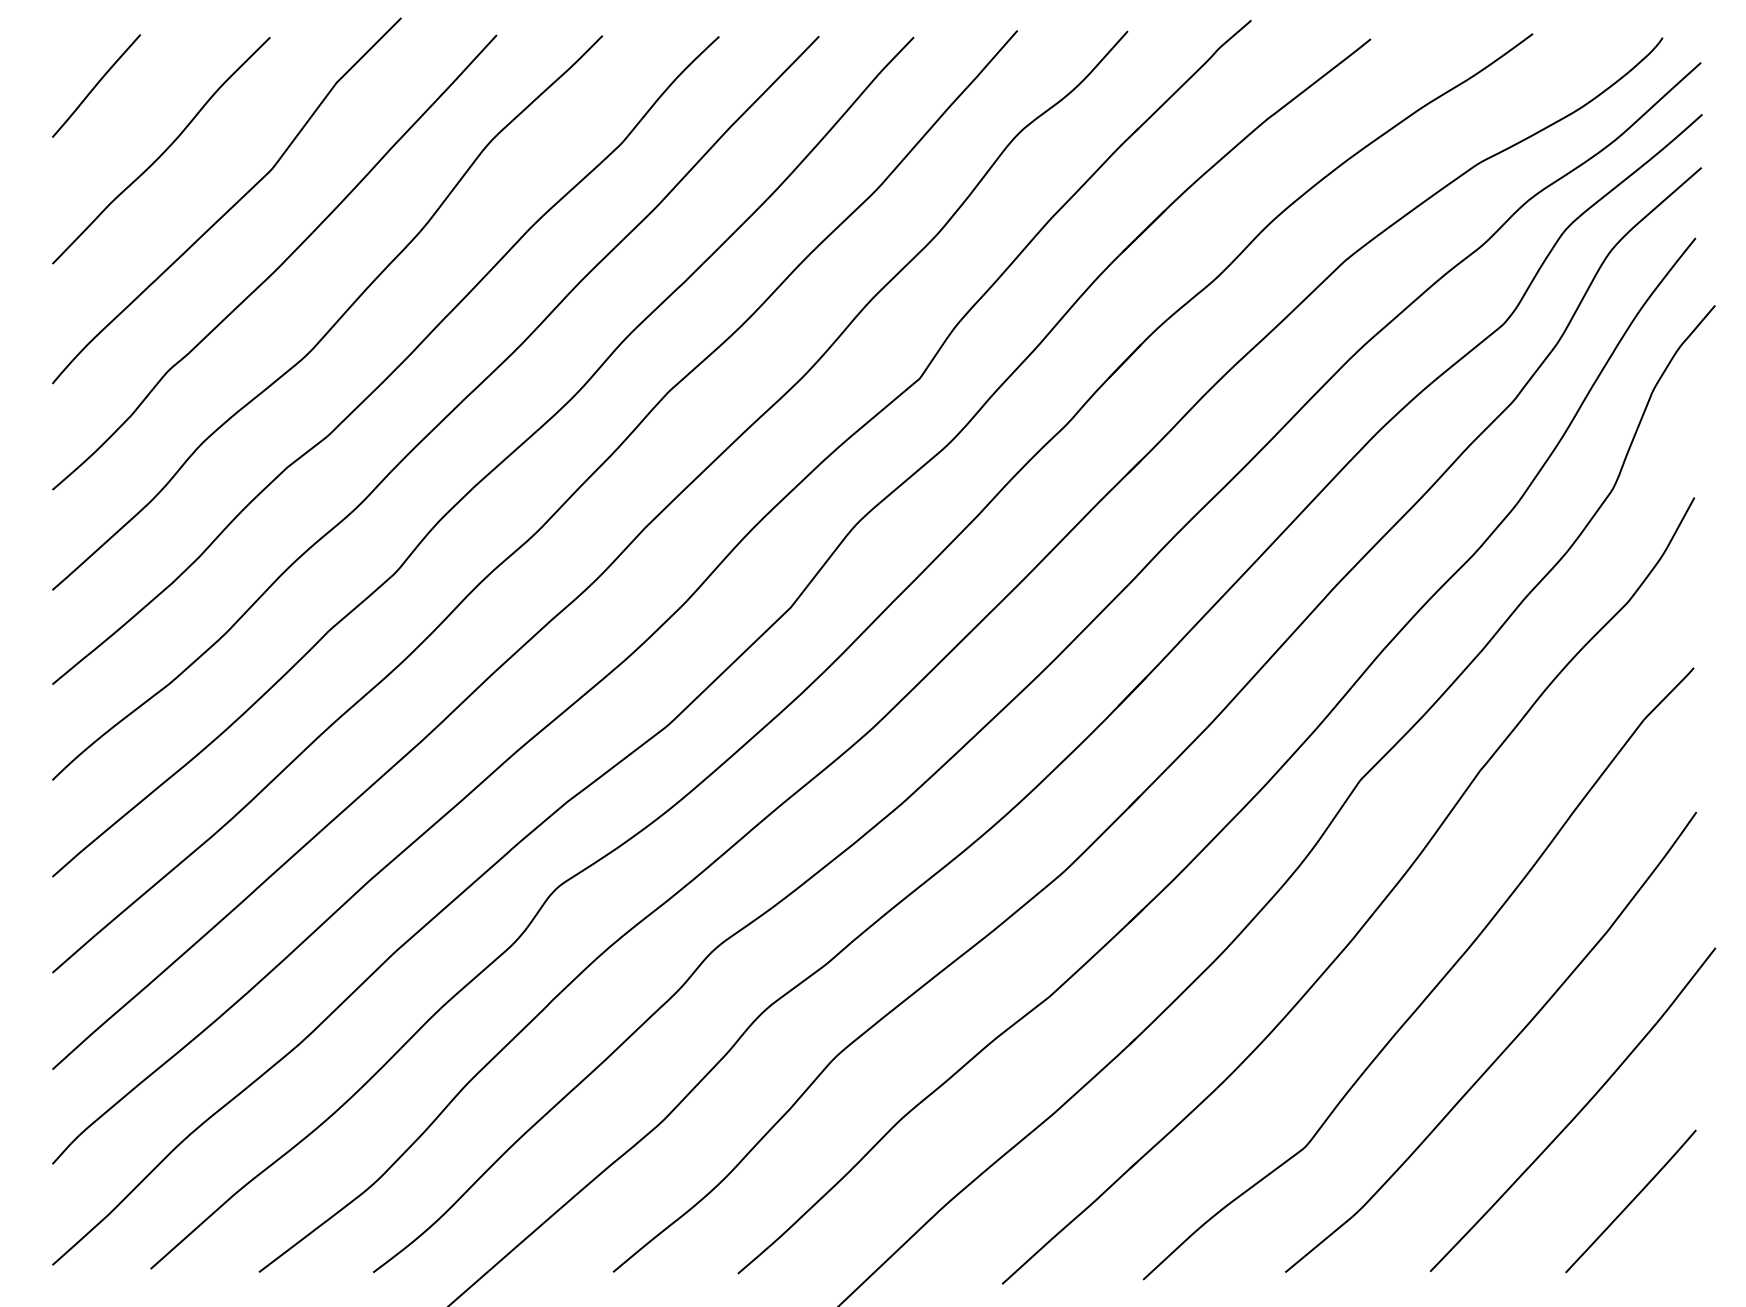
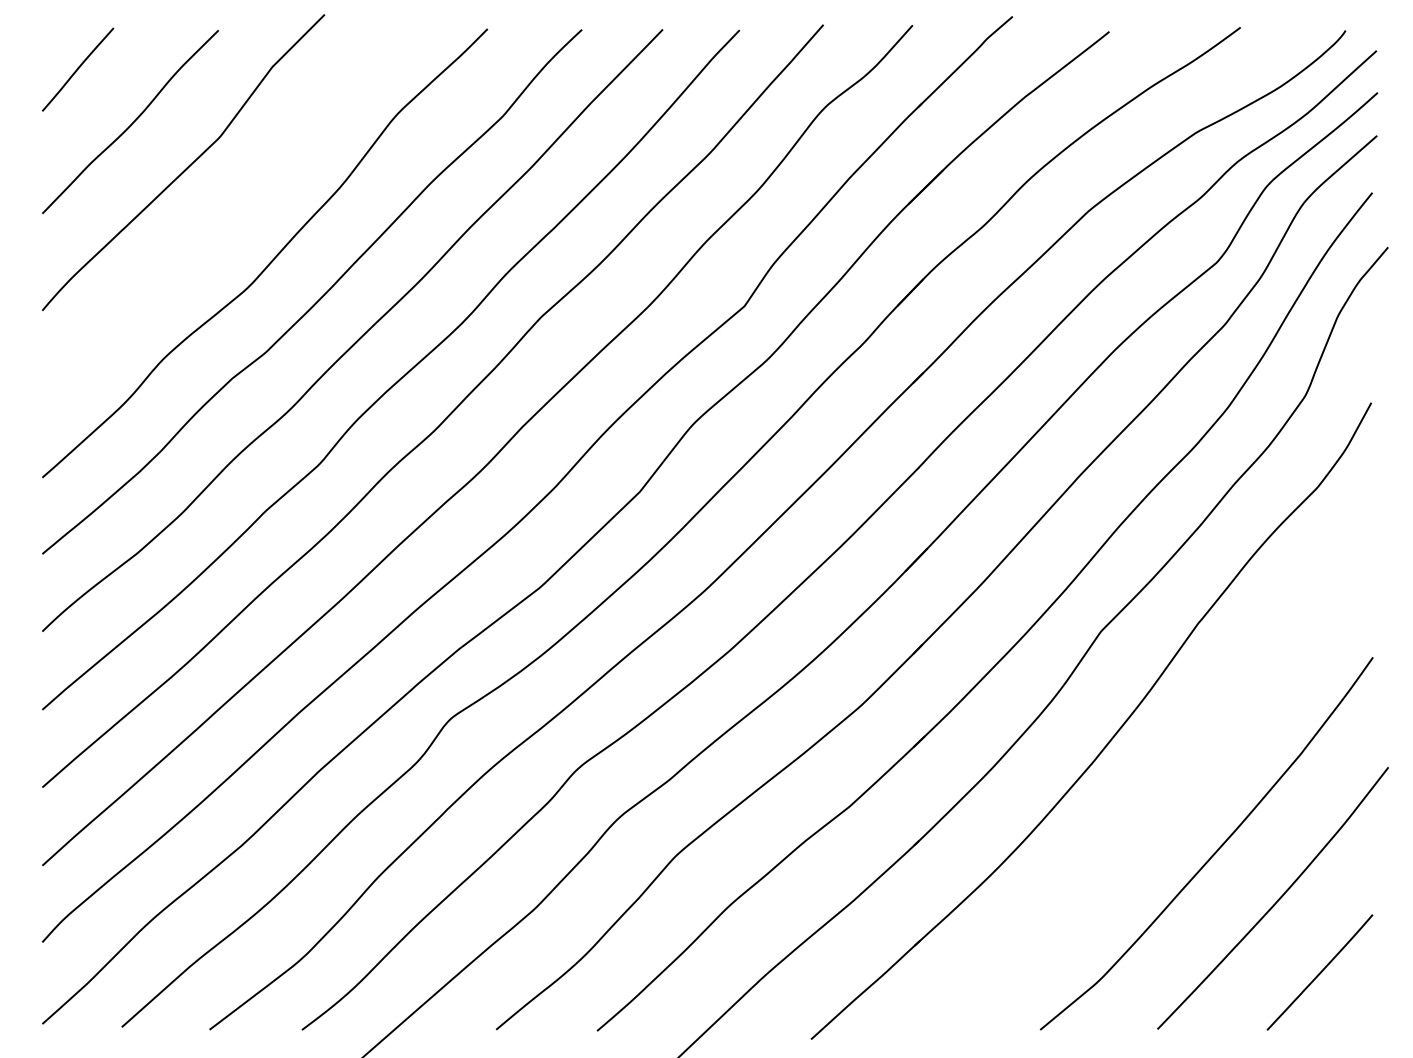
curve: (278, 266) -> (225, 215), removed
curve: (1435, 985) -> (1161, 797), removed

